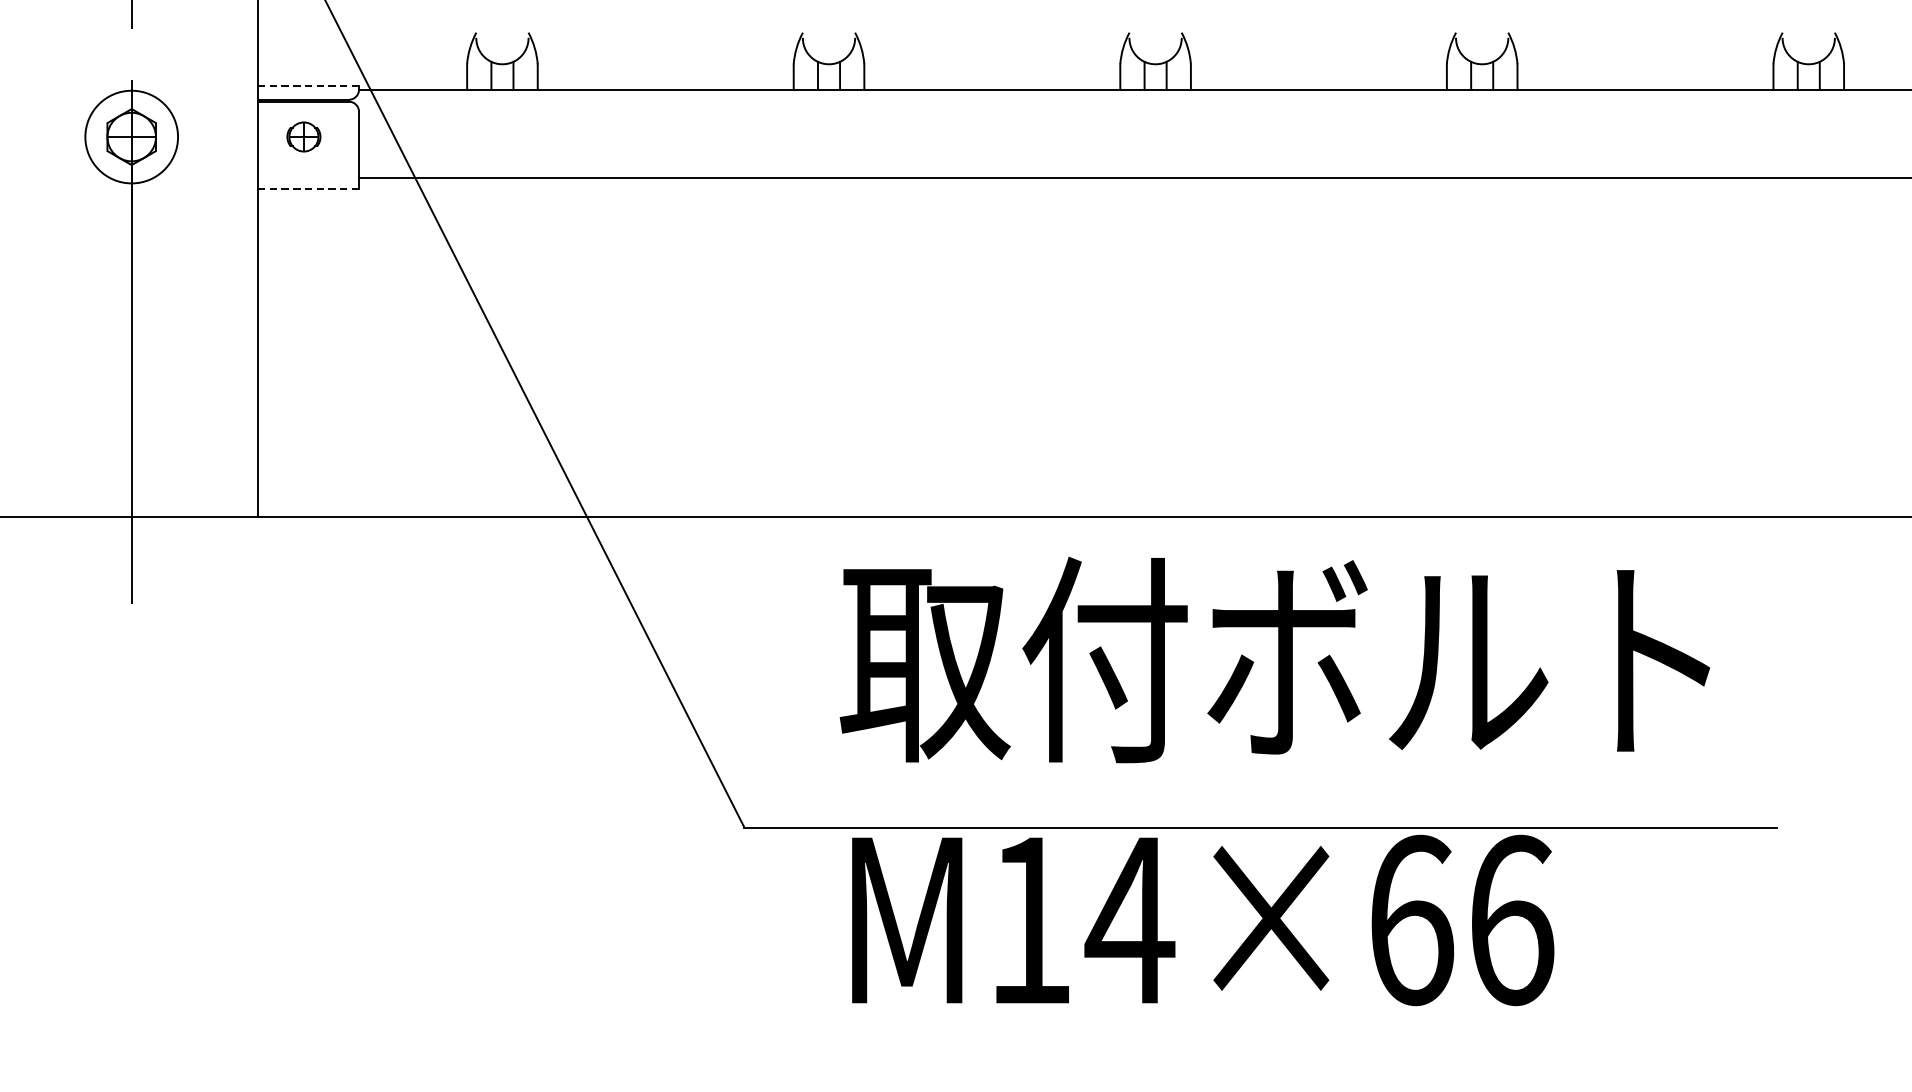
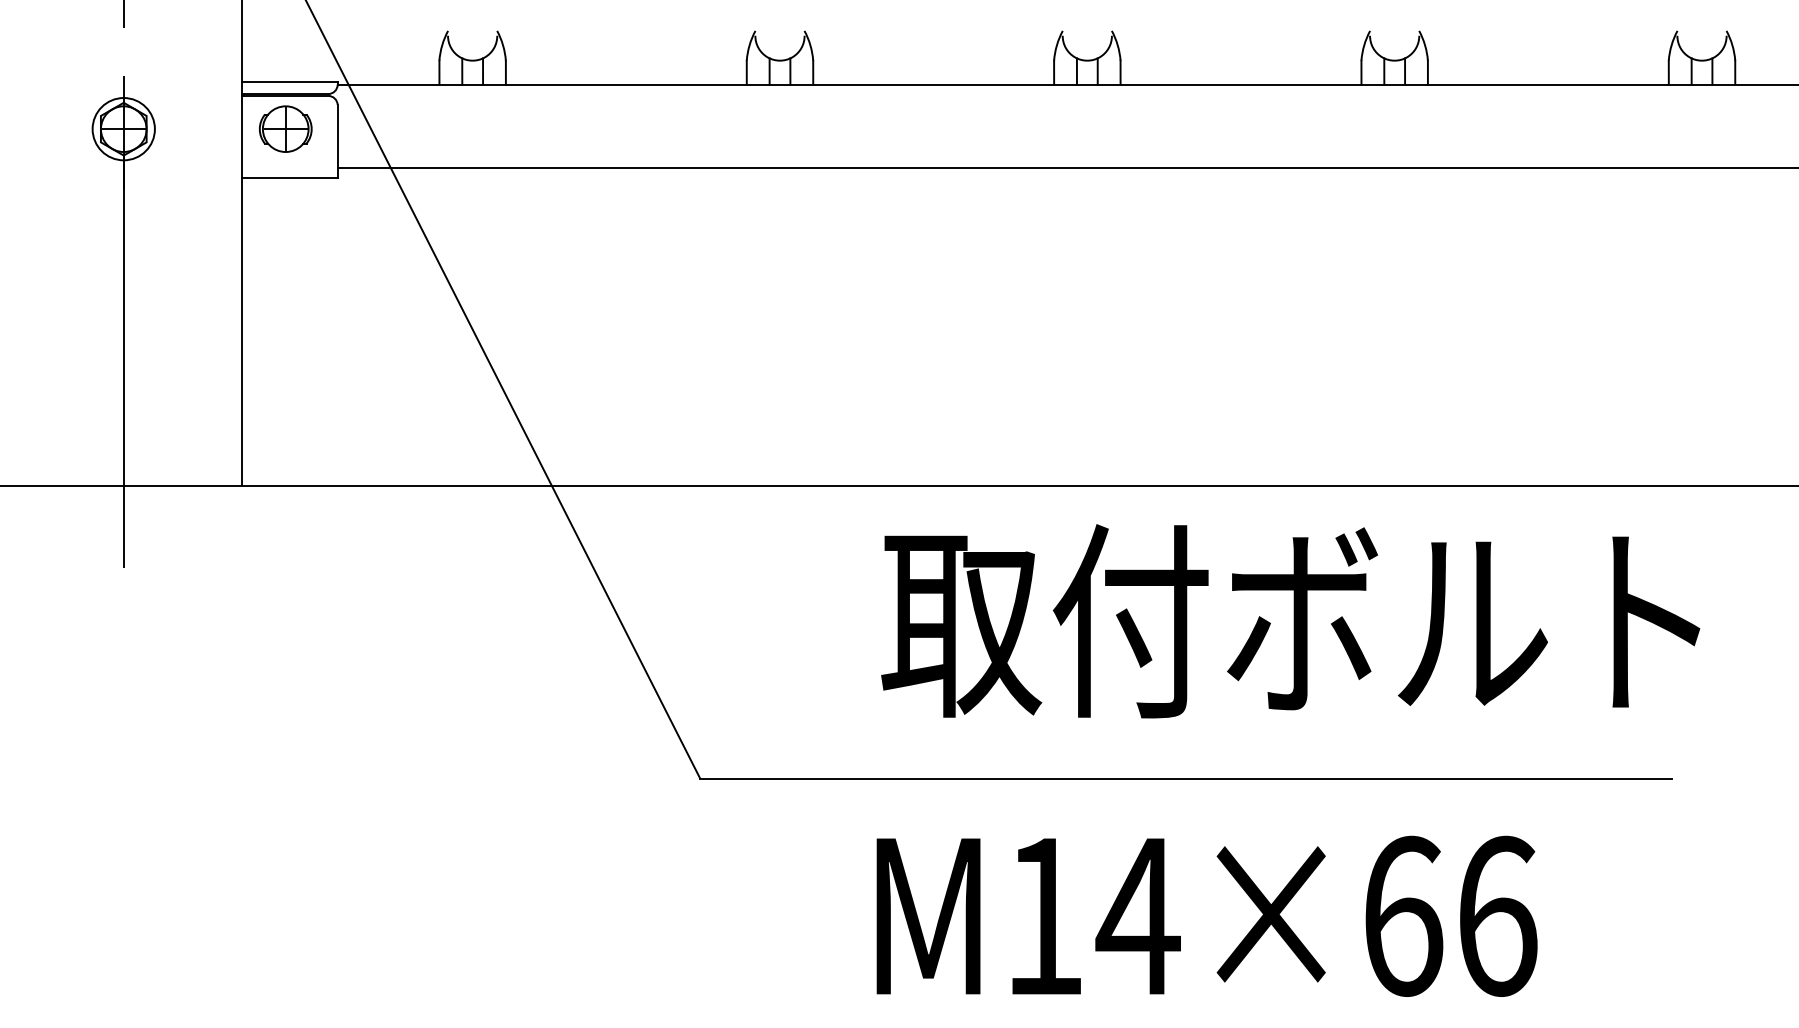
line: (308, 86) -> (290, 81), dashed -> solid
part: (303, 136) -> (285, 128), size x1.67
circle: (131, 137) -> (123, 129), size x0.71
line: (308, 189) -> (290, 178), dashed -> solid
text: (1274, 660) -> (1290, 621), moved
text: (1202, 919) -> (1206, 915), moved

